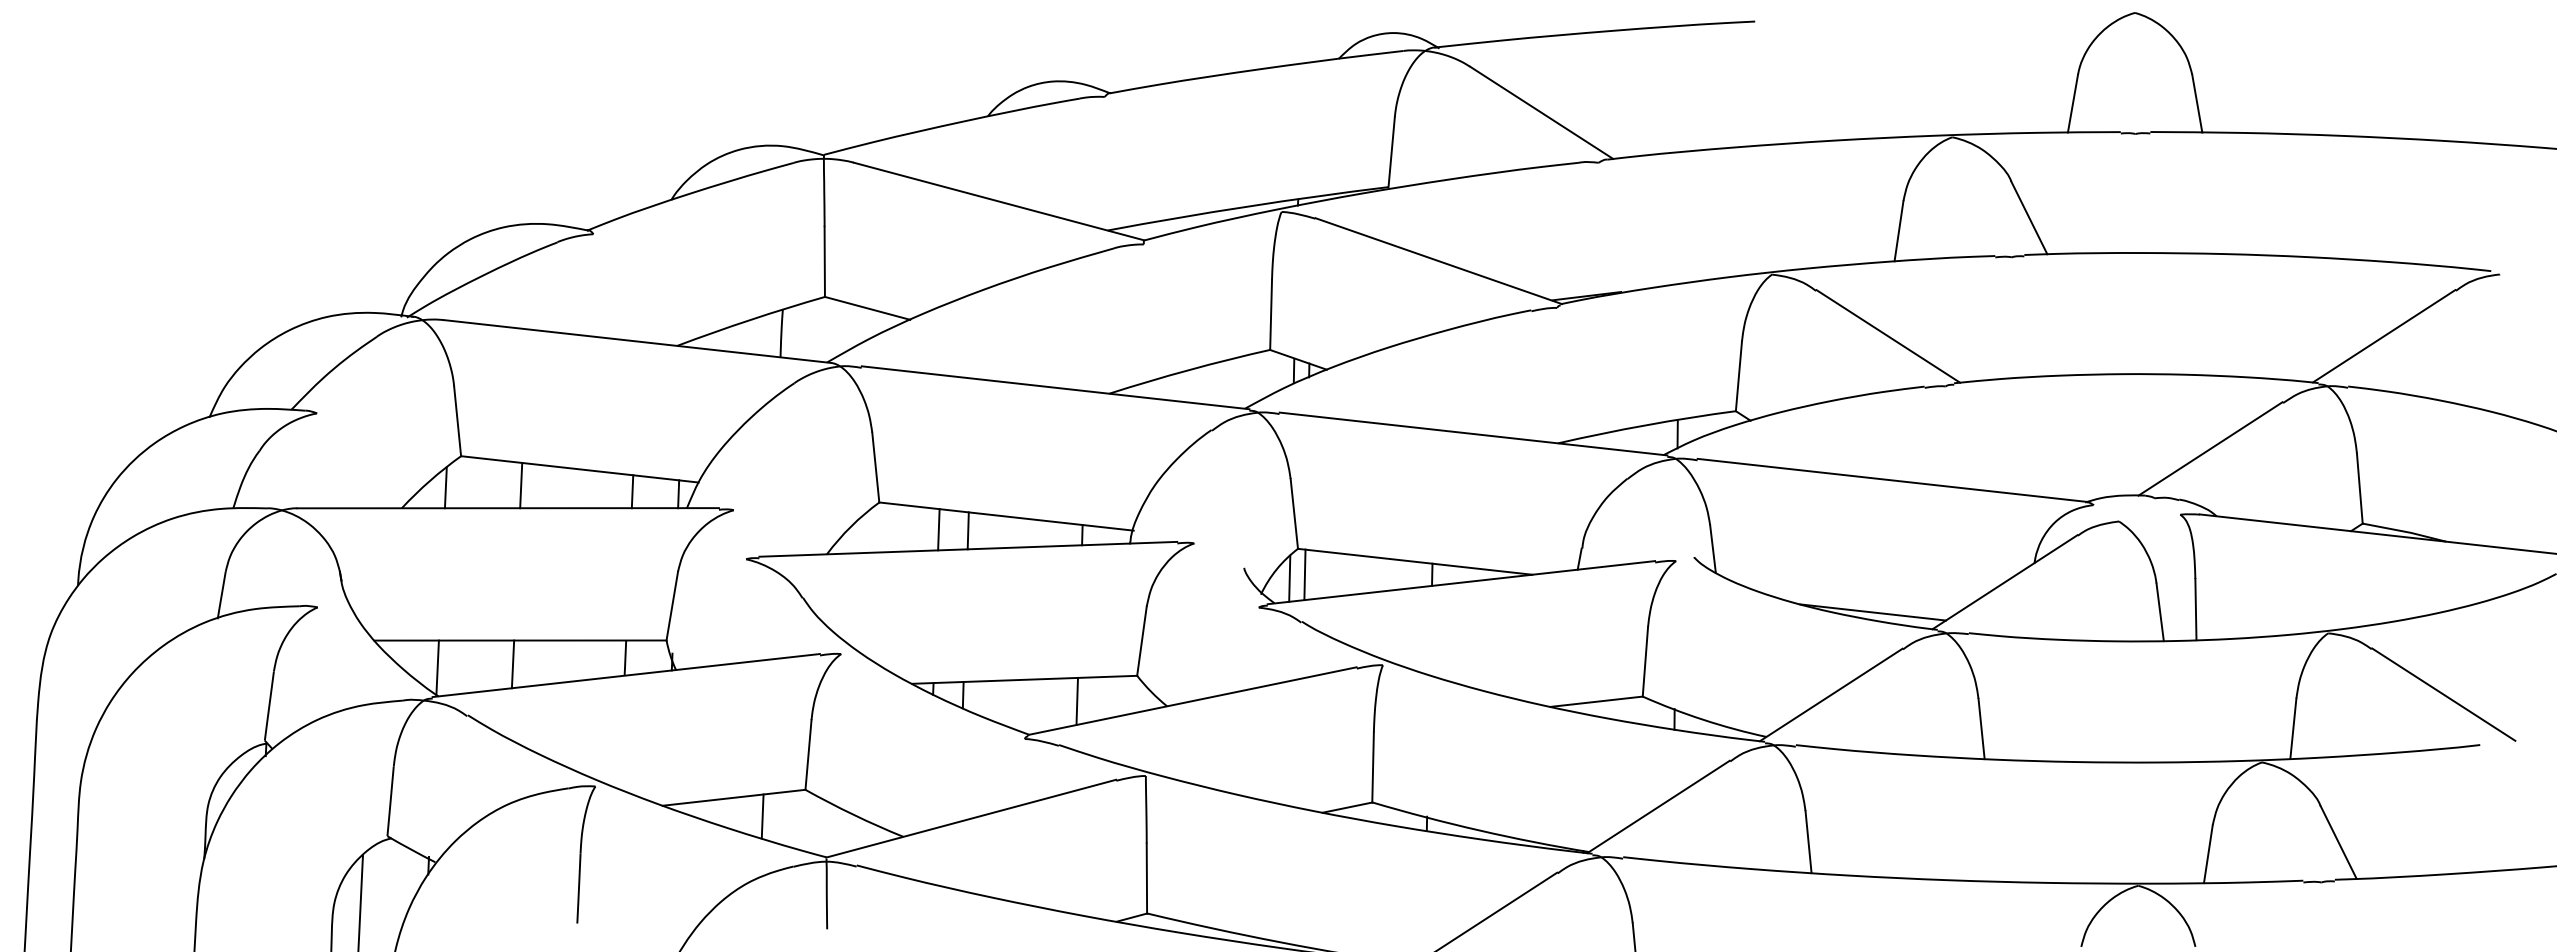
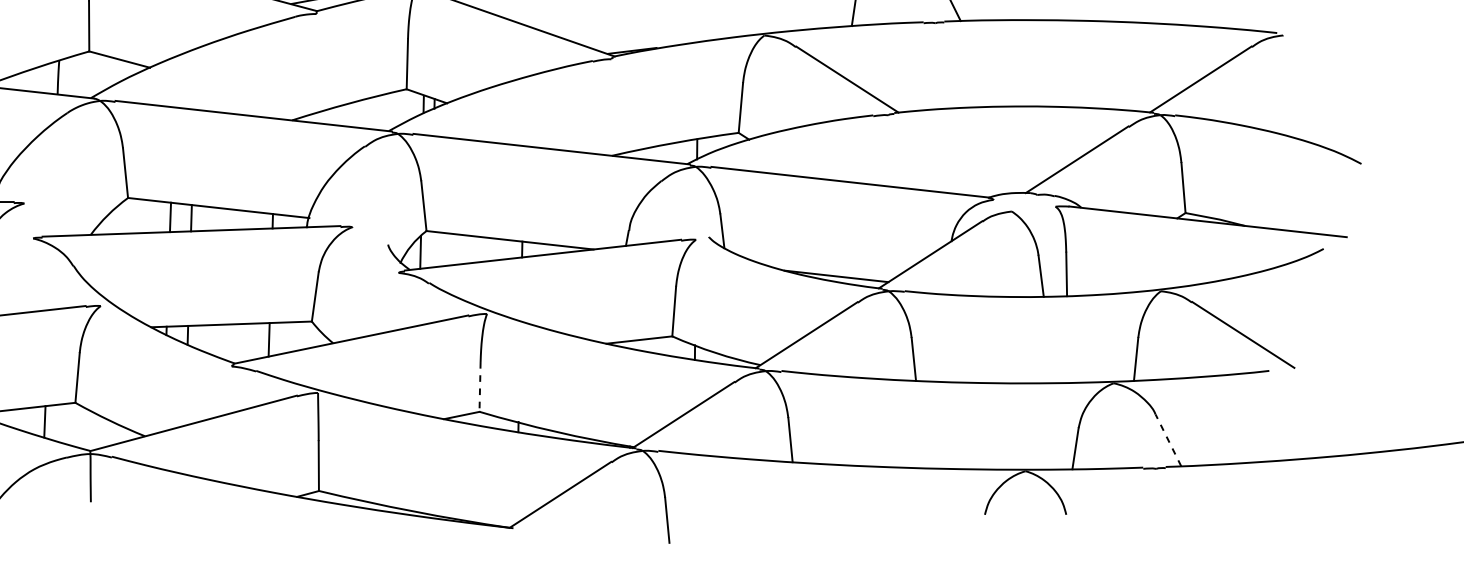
line: (1304, 574) -> (431, 249), removed
line: (1373, 767) -> (480, 386), solid -> dashed
line: (2338, 842) -> (1168, 440), solid -> dashed

